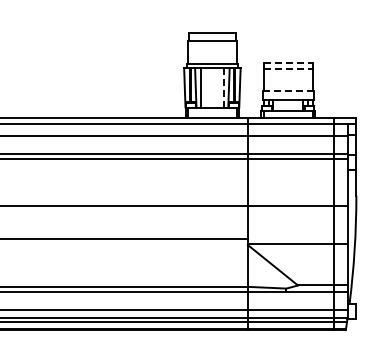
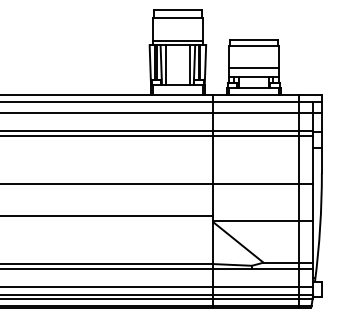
line: (288, 62) -> (254, 39), dashed -> solid
line: (288, 69) -> (254, 46), dashed -> solid
line: (223, 87) -> (189, 64), dashed -> solid
line: (288, 90) -> (254, 67), dashed -> solid

